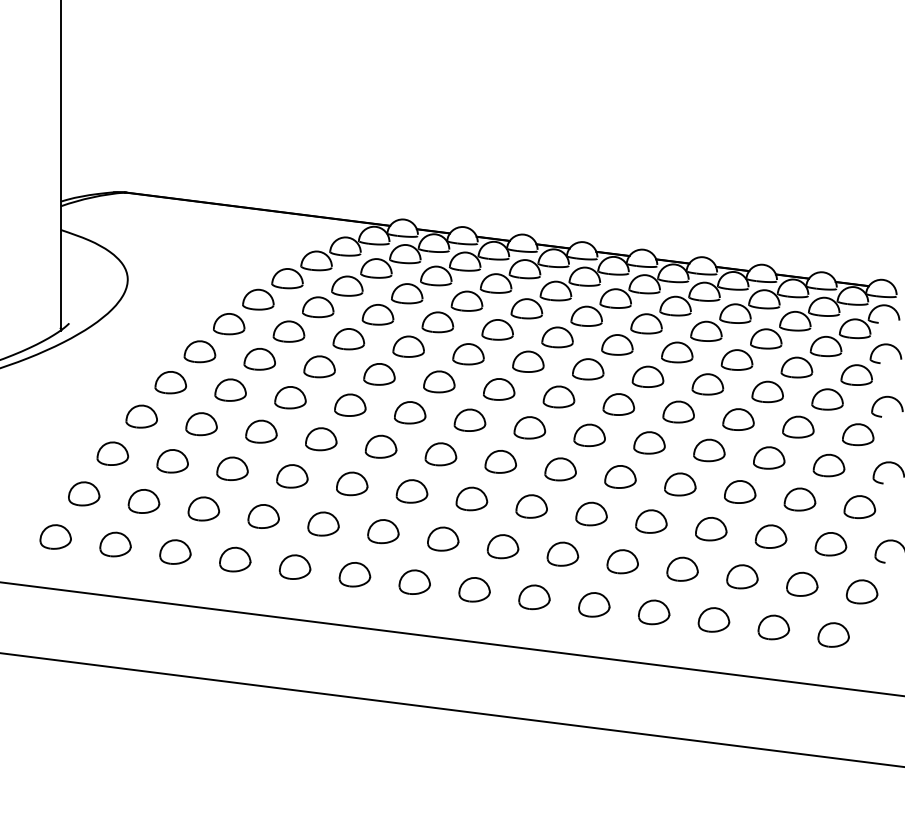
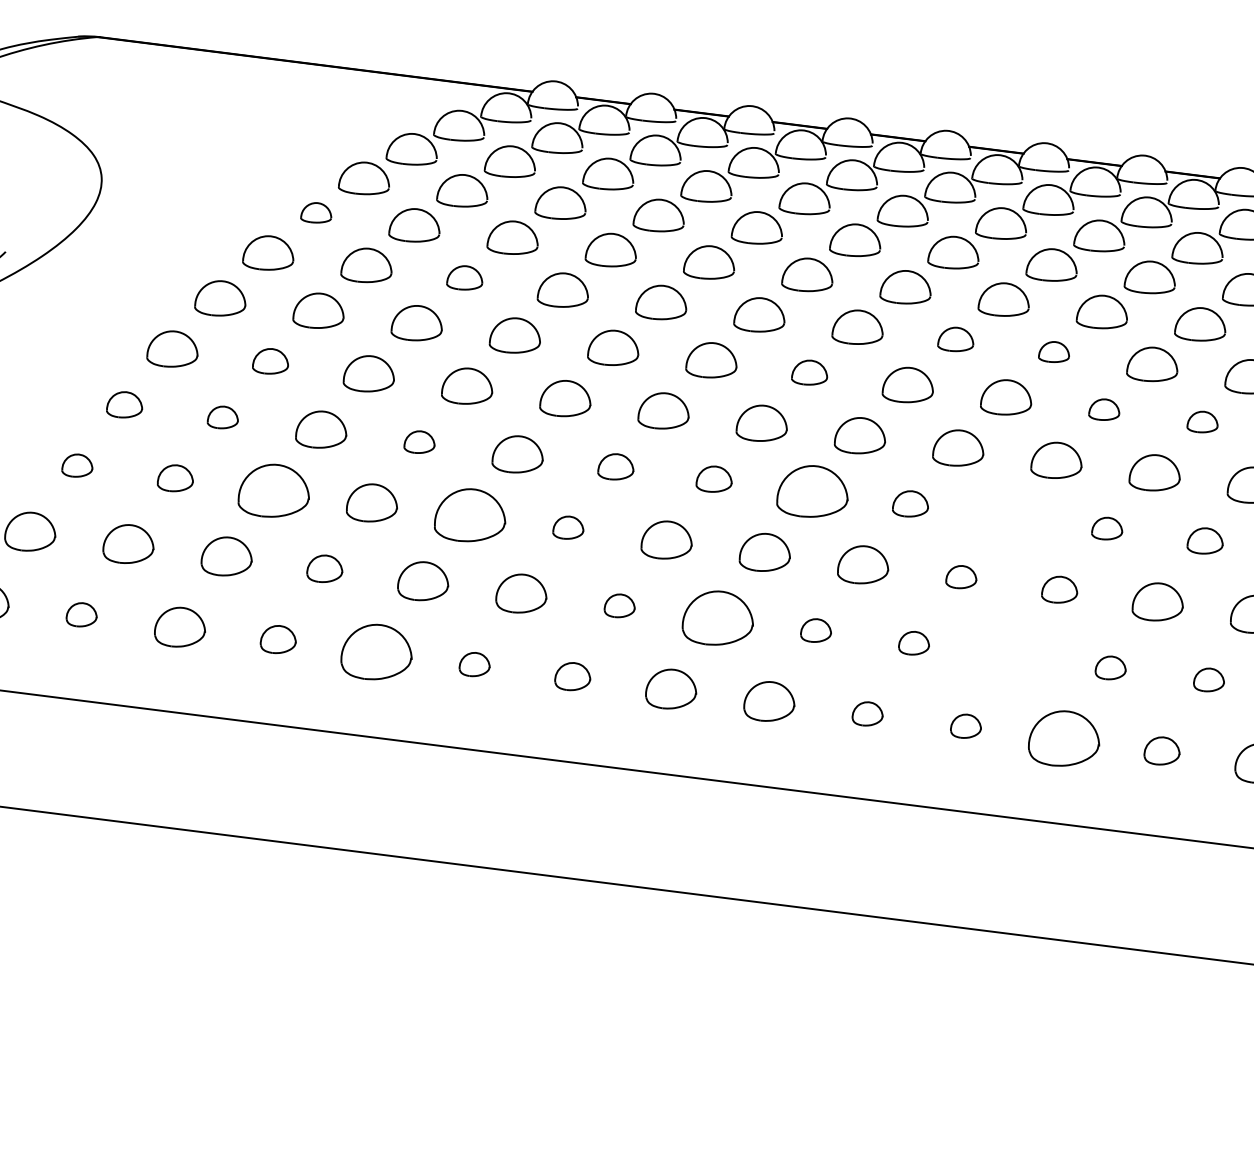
part: (258, 299) -> (316, 212), size x0.6
part: (348, 339) -> (464, 278), size x0.7
part: (647, 376) -> (954, 339), size x0.7
part: (707, 384) -> (1053, 352), size x0.6
part: (230, 389) -> (270, 360), size x0.7
part: (558, 396) -> (808, 371), size x0.7
part: (141, 416) -> (124, 404), size x0.7
part: (738, 419) -> (1104, 409), size x0.6
part: (201, 424) -> (222, 417), size x0.6
part: (798, 426) -> (1202, 421), size x0.6
part: (321, 439) -> (419, 442), size x0.6
part: (112, 453) -> (76, 465), size x0.6
part: (440, 454) -> (615, 467), size x0.7
part: (172, 461) -> (175, 478), size x0.7
part: (500, 461) -> (713, 478), size x0.7
part: (232, 468) -> (273, 490), size x1.4
part: (560, 469) -> (812, 491), size x1.4
part: (620, 476) -> (910, 503), size x0.7
part: (352, 483) -> (470, 514), size x1.4
part: (680, 484) -> (1008, 516), removed
part: (411, 491) -> (567, 527), size x0.6
part: (740, 491) -> (1107, 527), size x0.6
part: (799, 499) -> (1204, 540), size x0.7
part: (263, 516) -> (324, 568), size x0.7
part: (651, 521) -> (961, 577), size x0.6
part: (711, 529) -> (1059, 590), size x0.7
part: (443, 538) -> (619, 604), size x0.6
part: (115, 544) -> (81, 614), size x0.6
part: (502, 546) -> (716, 618), size x1.4
part: (562, 553) -> (815, 629), size x0.6
part: (235, 559) -> (278, 639), size x0.7
part: (622, 561) -> (913, 642), size x0.6
part: (294, 566) -> (375, 650), size x1.4
part: (682, 568) -> (1012, 654), removed
part: (354, 574) -> (473, 664), size x0.6
part: (742, 576) -> (1110, 667), size x0.6
part: (414, 581) -> (572, 675), size x0.7
part: (802, 583) -> (1209, 678), size x0.6
part: (594, 604) -> (867, 713), size x0.6
part: (654, 612) -> (966, 726), size x0.6
part: (713, 619) -> (1063, 737), size x1.4
part: (773, 627) -> (1161, 751), size x0.7

